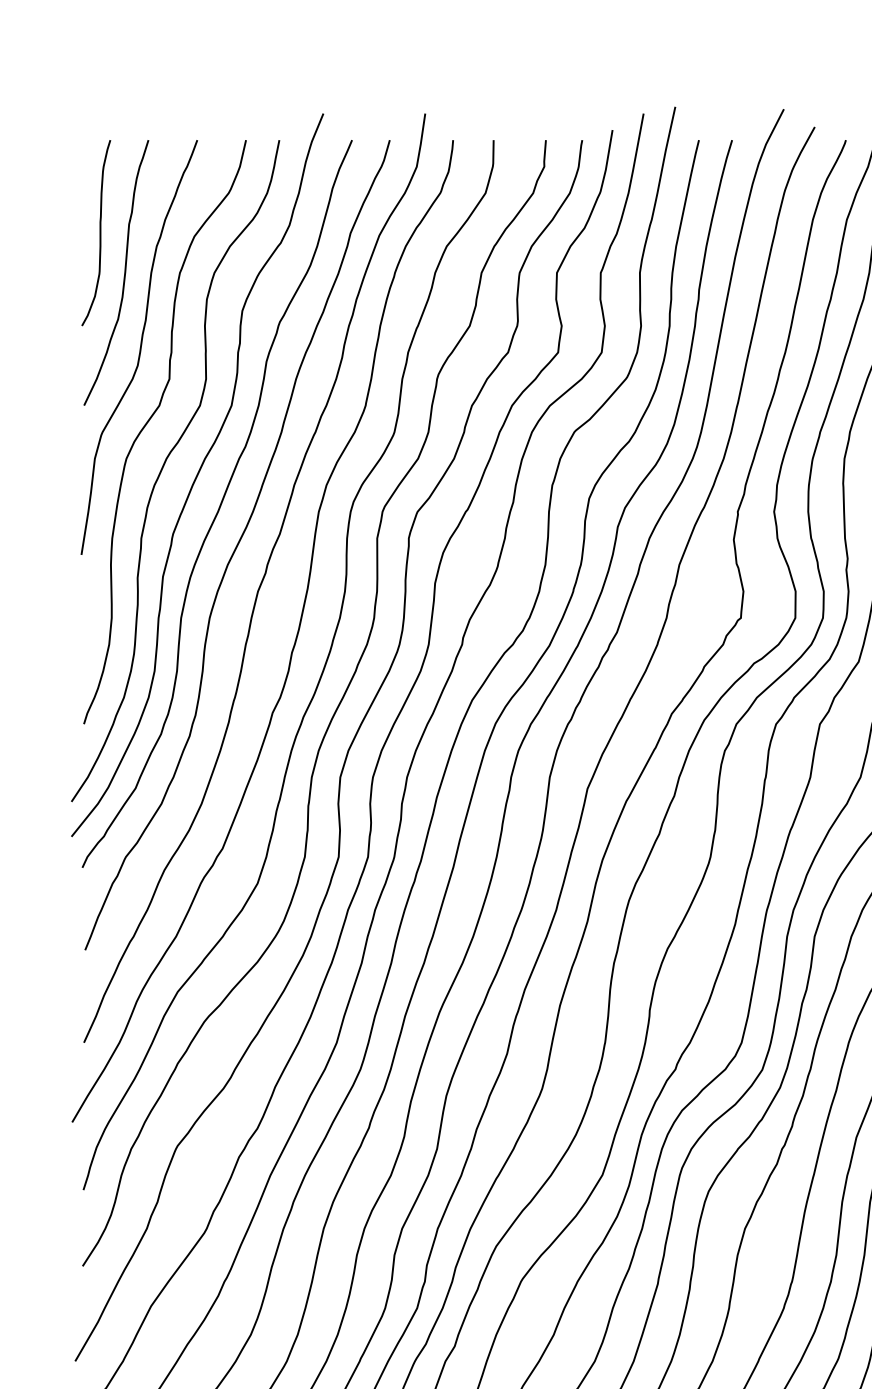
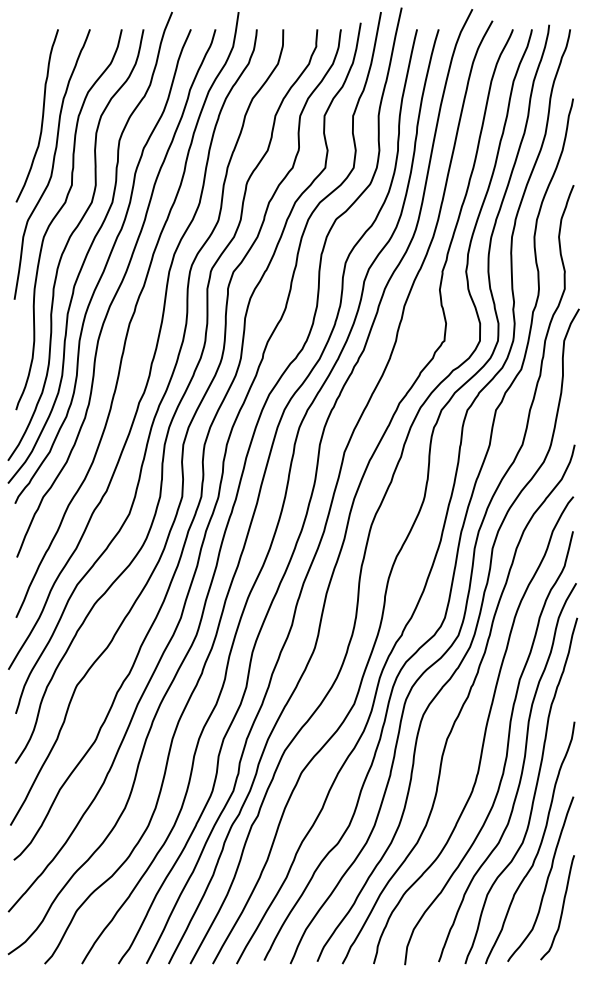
curve: (99, 232) -> (26, 89), removed

